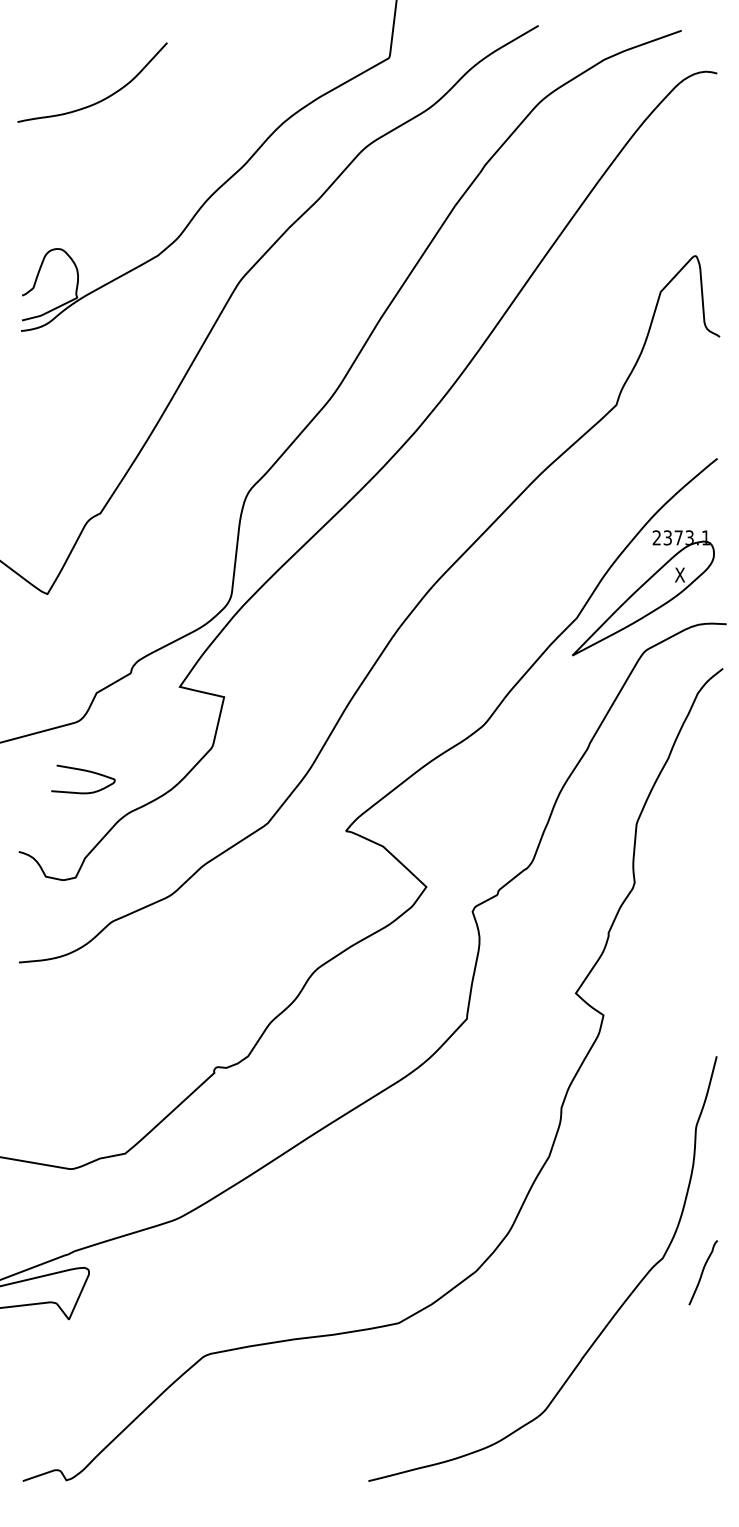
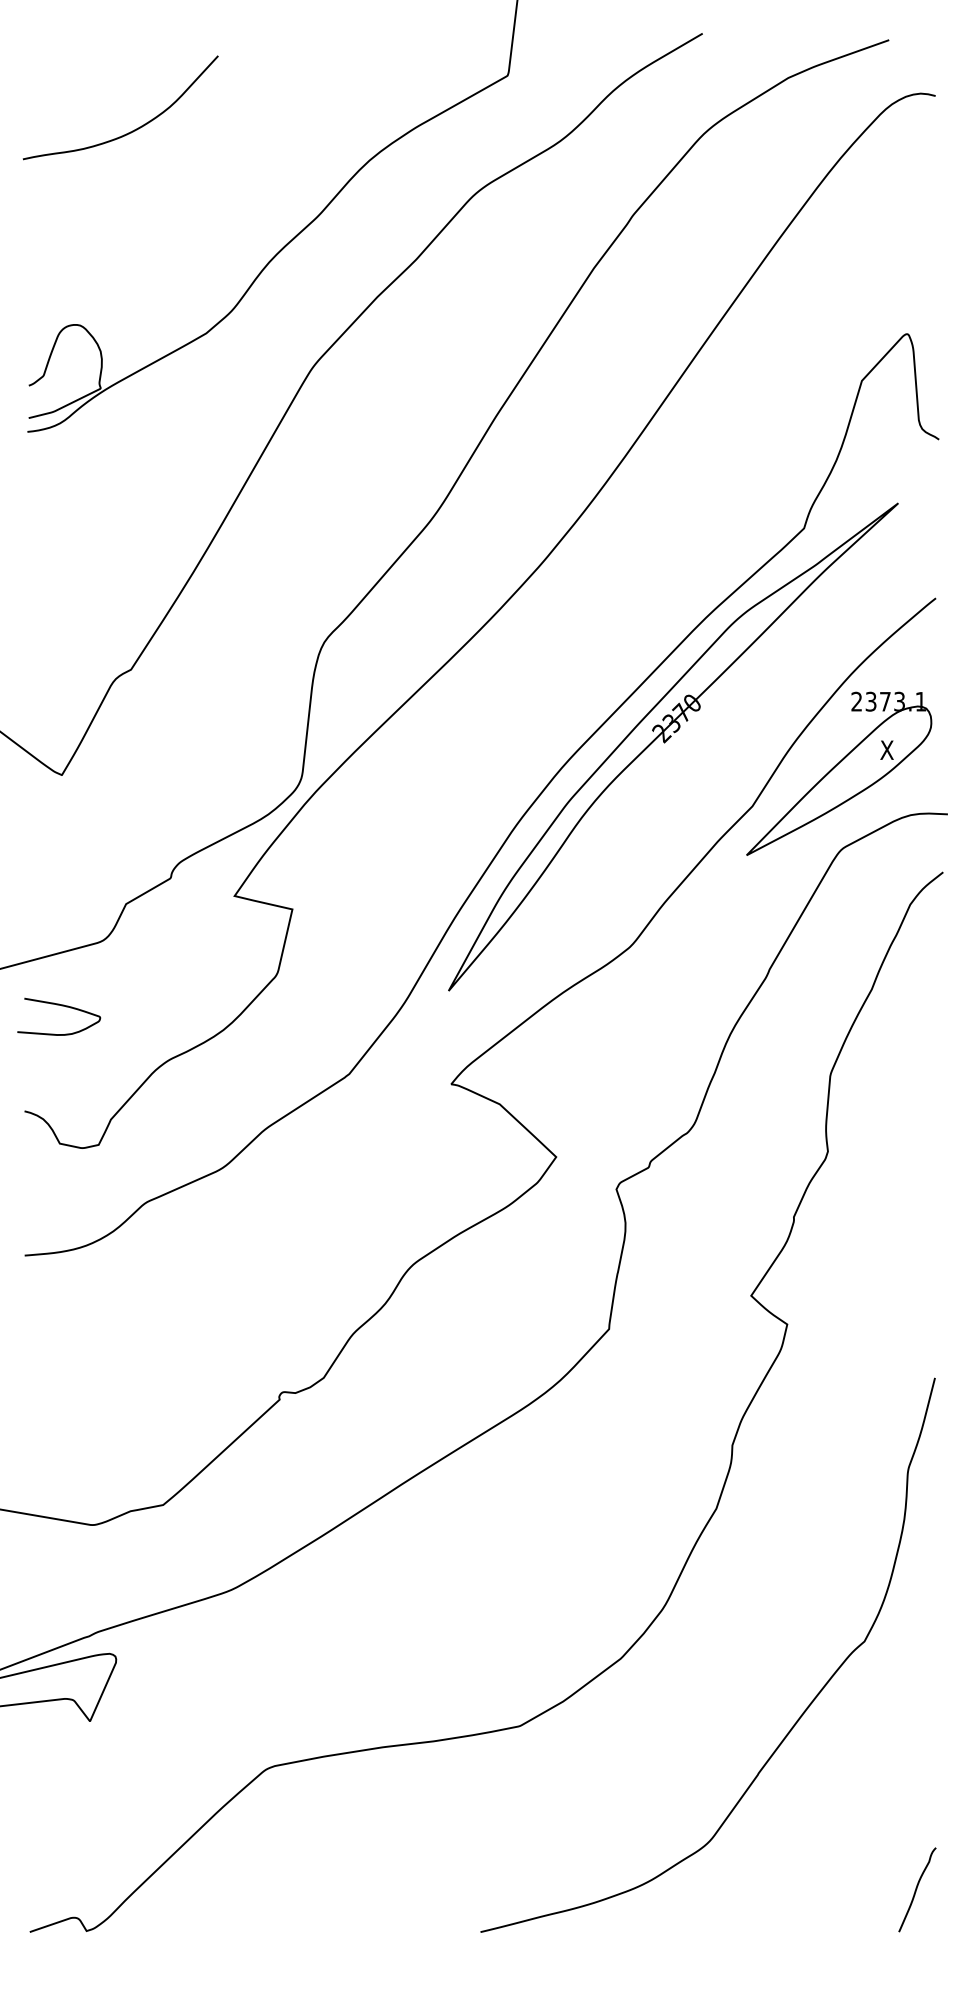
part: (512, 567) -> (668, 740), added
curve: (83, 771) -> (59, 1006), moved
curve: (702, 1272) -> (916, 1889), moved

